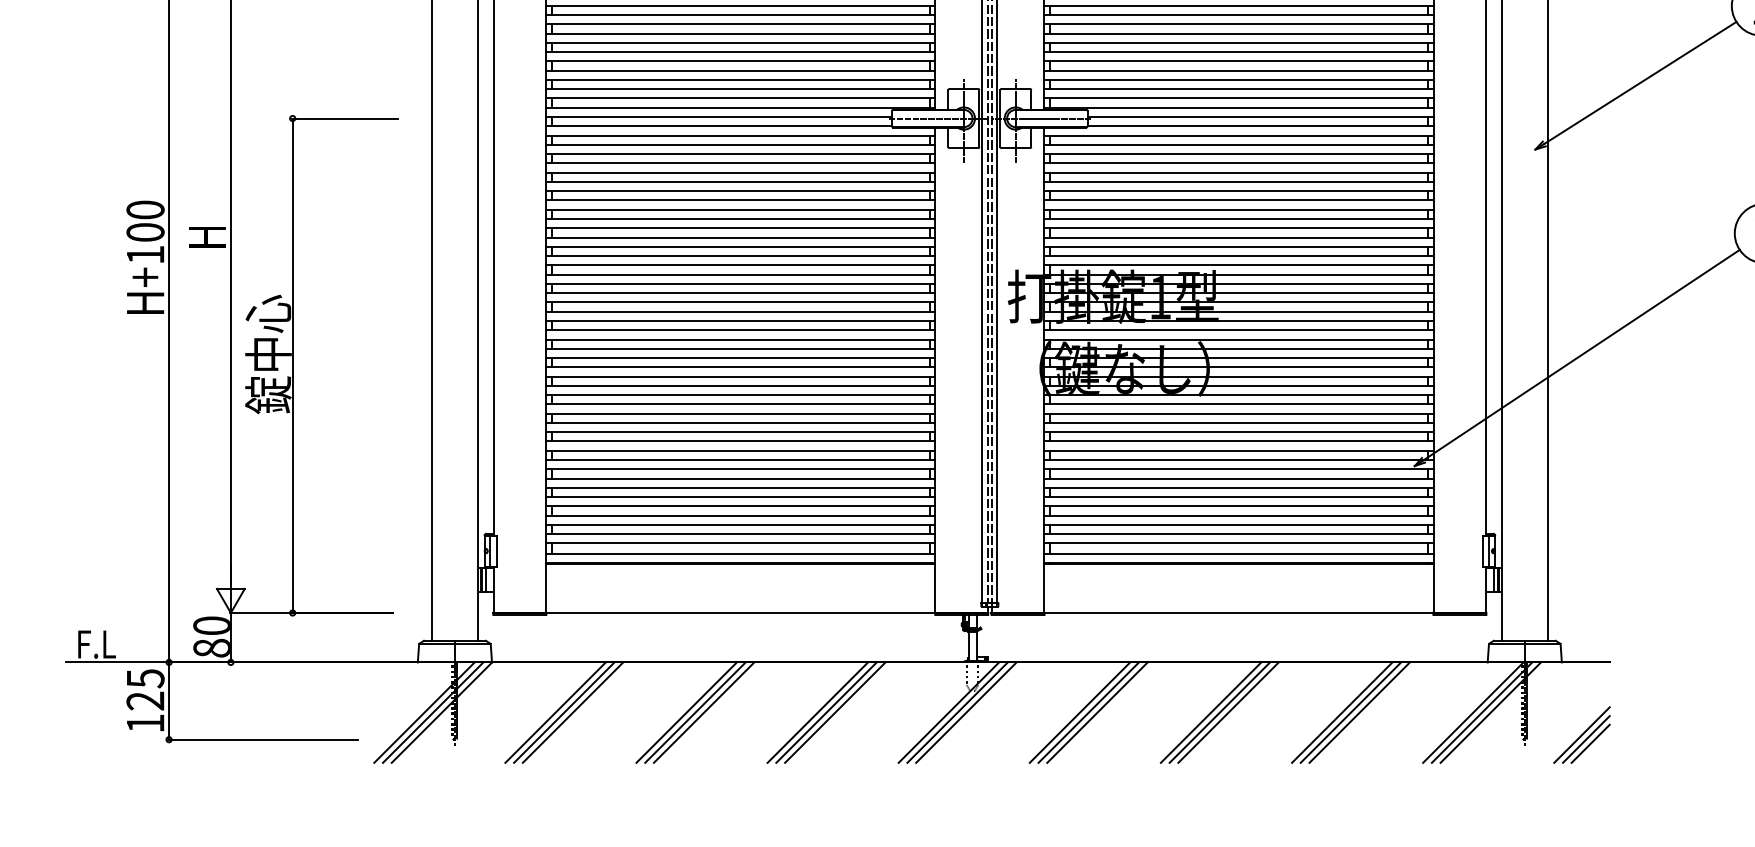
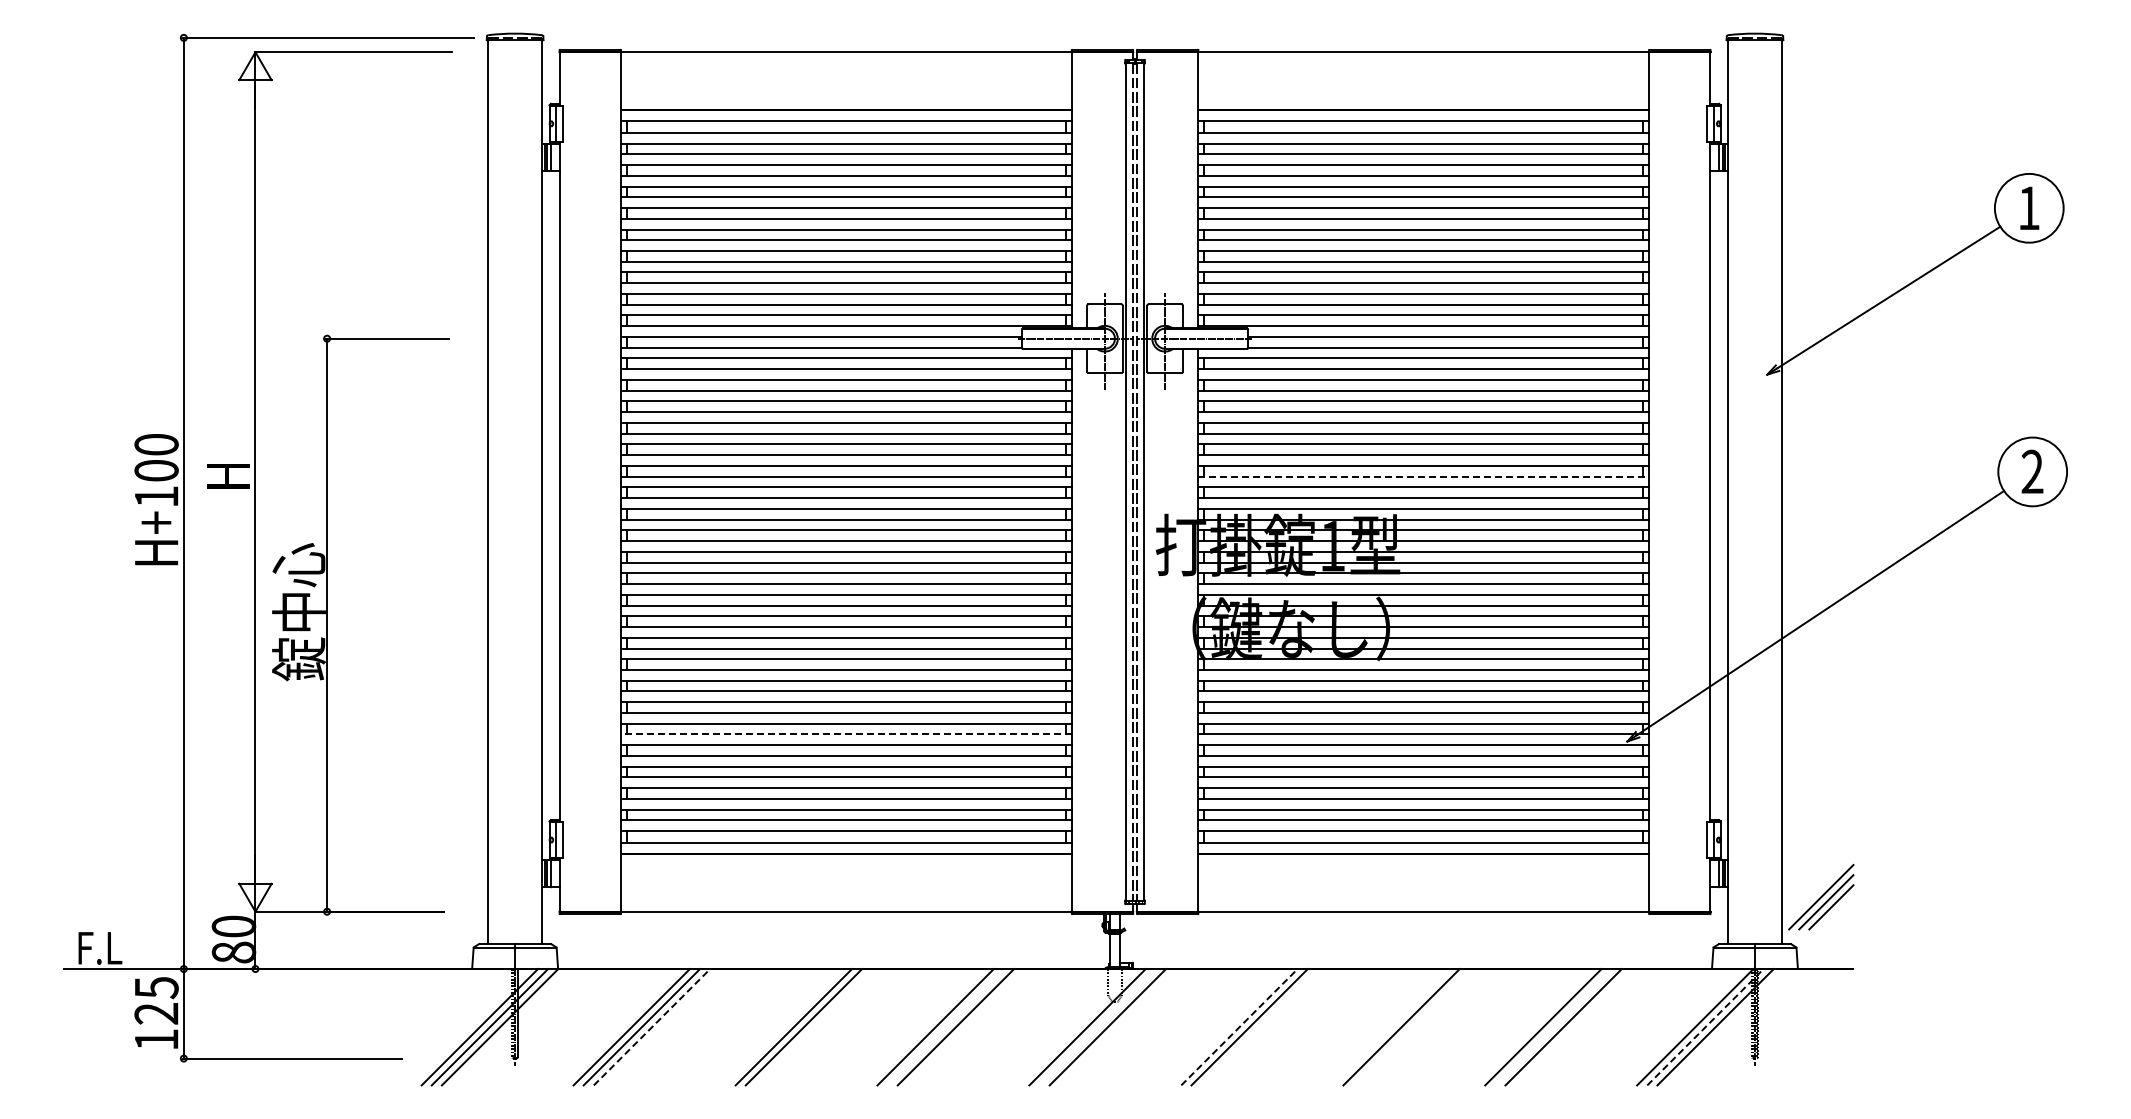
line: (1238, 237) -> (1423, 476), solid -> dashed
line: (740, 460) -> (846, 734), solid -> dashed
line: (573, 712) -> (652, 1026), solid -> dashed
line: (686, 712) -> (783, 1027), removed
line: (826, 712) -> (945, 1027), removed
line: (957, 712) -> (1097, 1027), removed
line: (1079, 712) -> (1239, 1026), solid -> dashed
line: (1097, 712) -> (1259, 1027), removed
line: (1211, 712) -> (1391, 1027), removed
line: (1228, 712) -> (1411, 1027), removed
line: (1350, 712) -> (1553, 1027), removed
line: (1482, 712) -> (1705, 1026), solid -> dashed
part: (1582, 735) -> (1821, 897), moved

